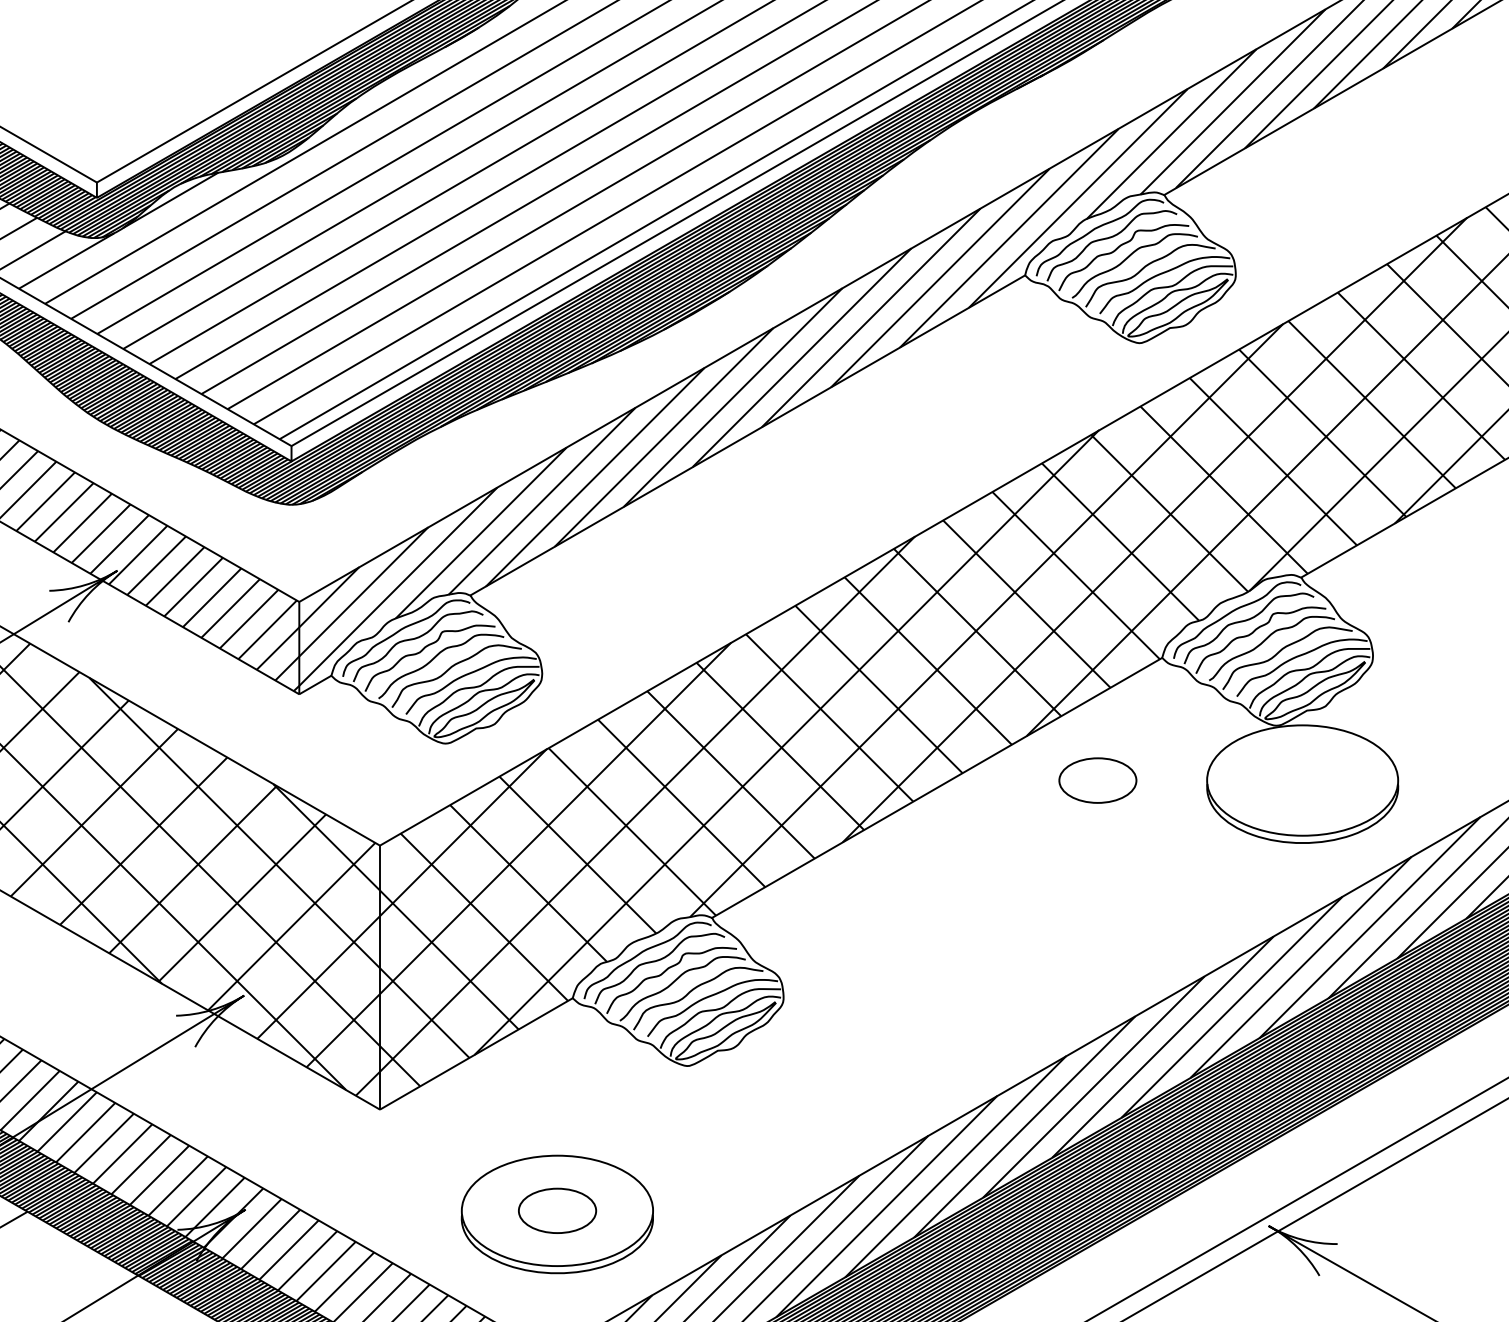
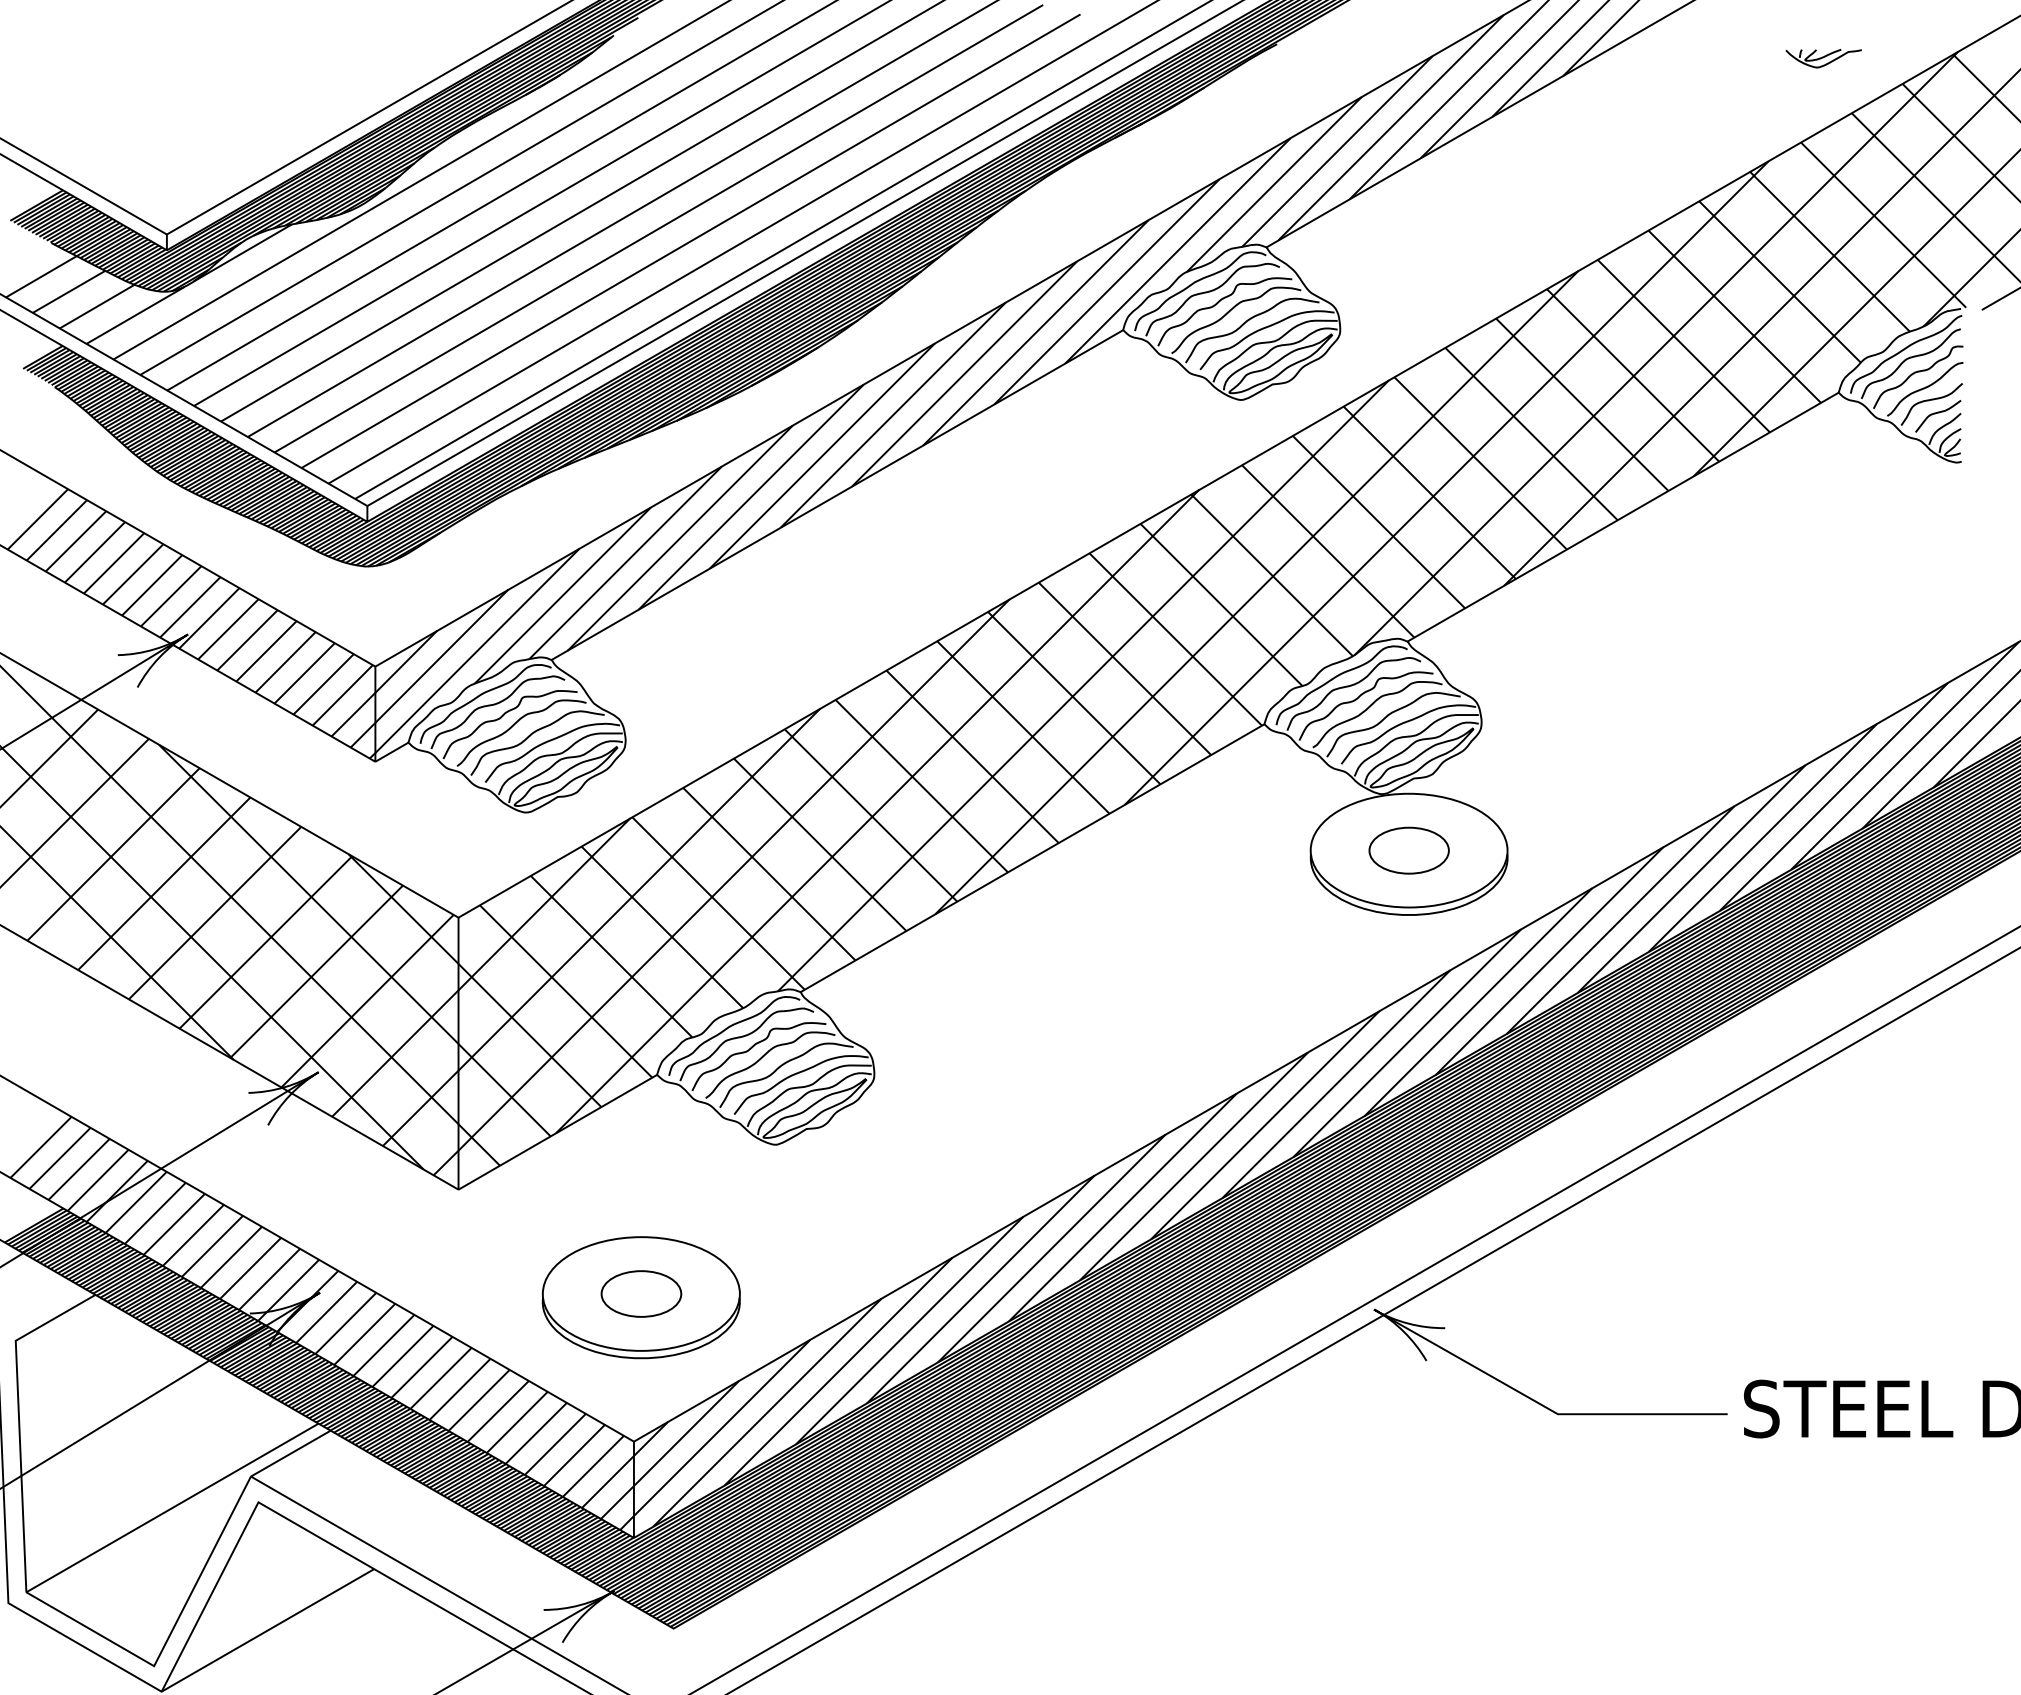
part: (1097, 780) -> (1408, 850), moved

